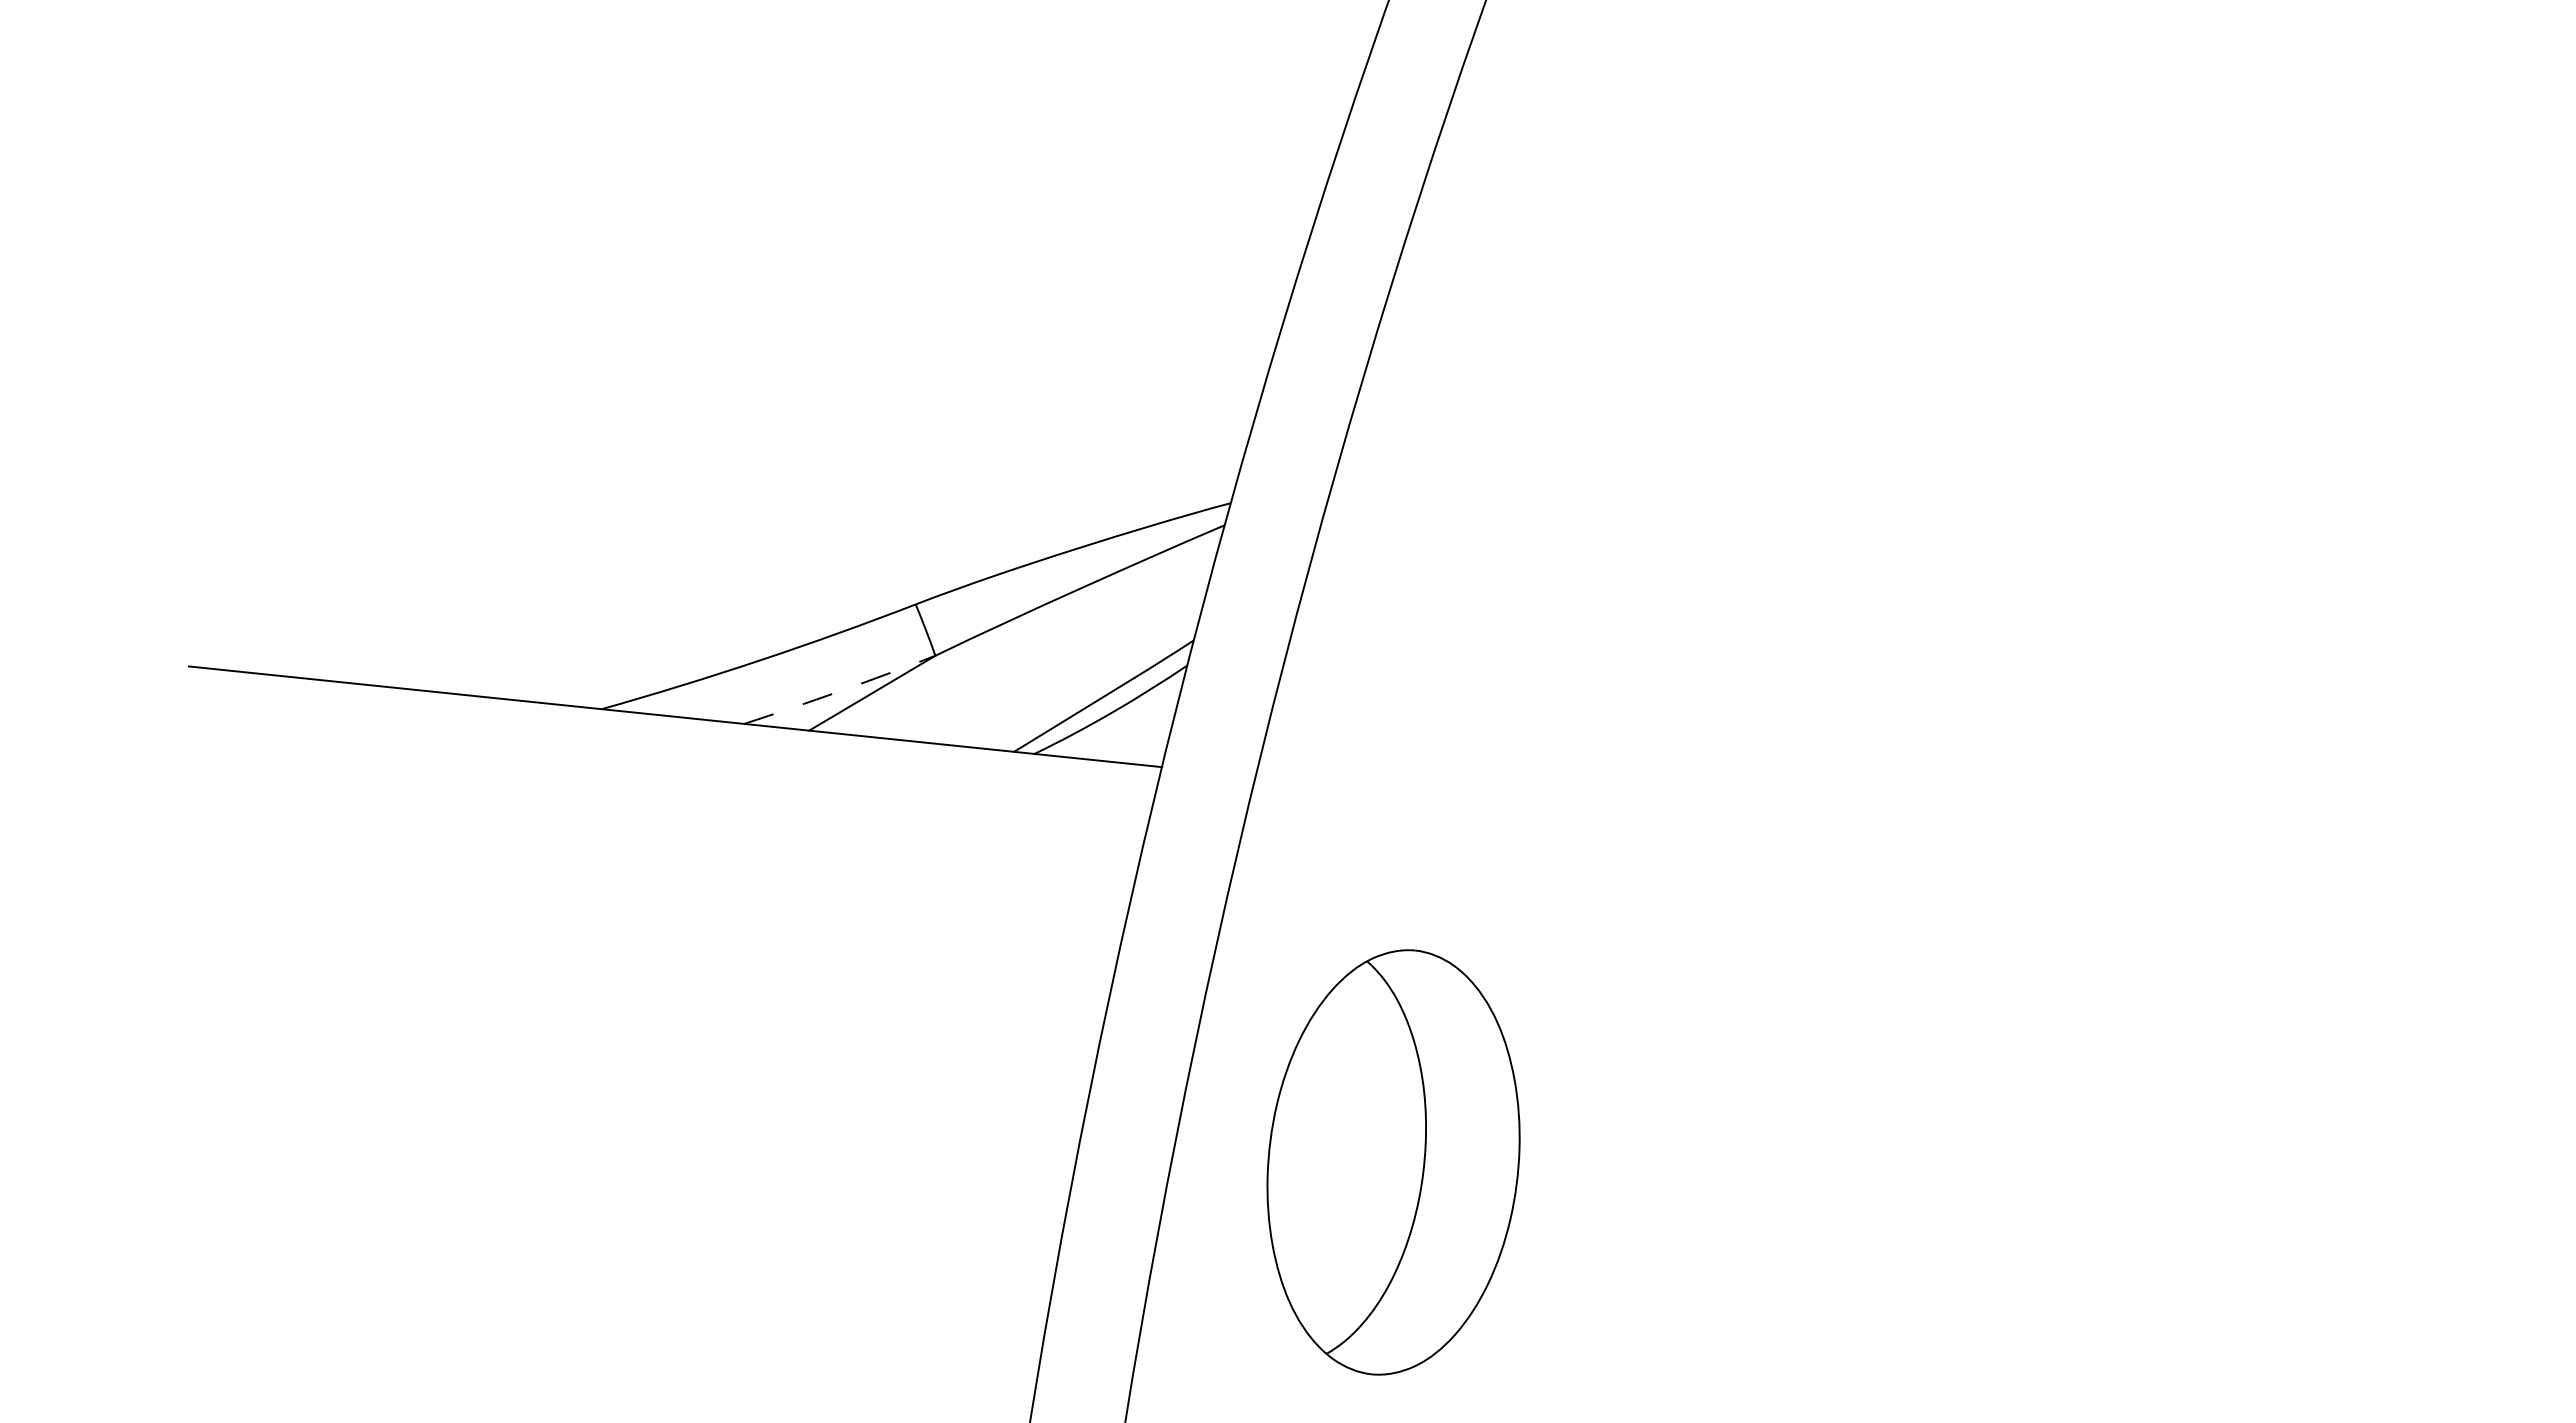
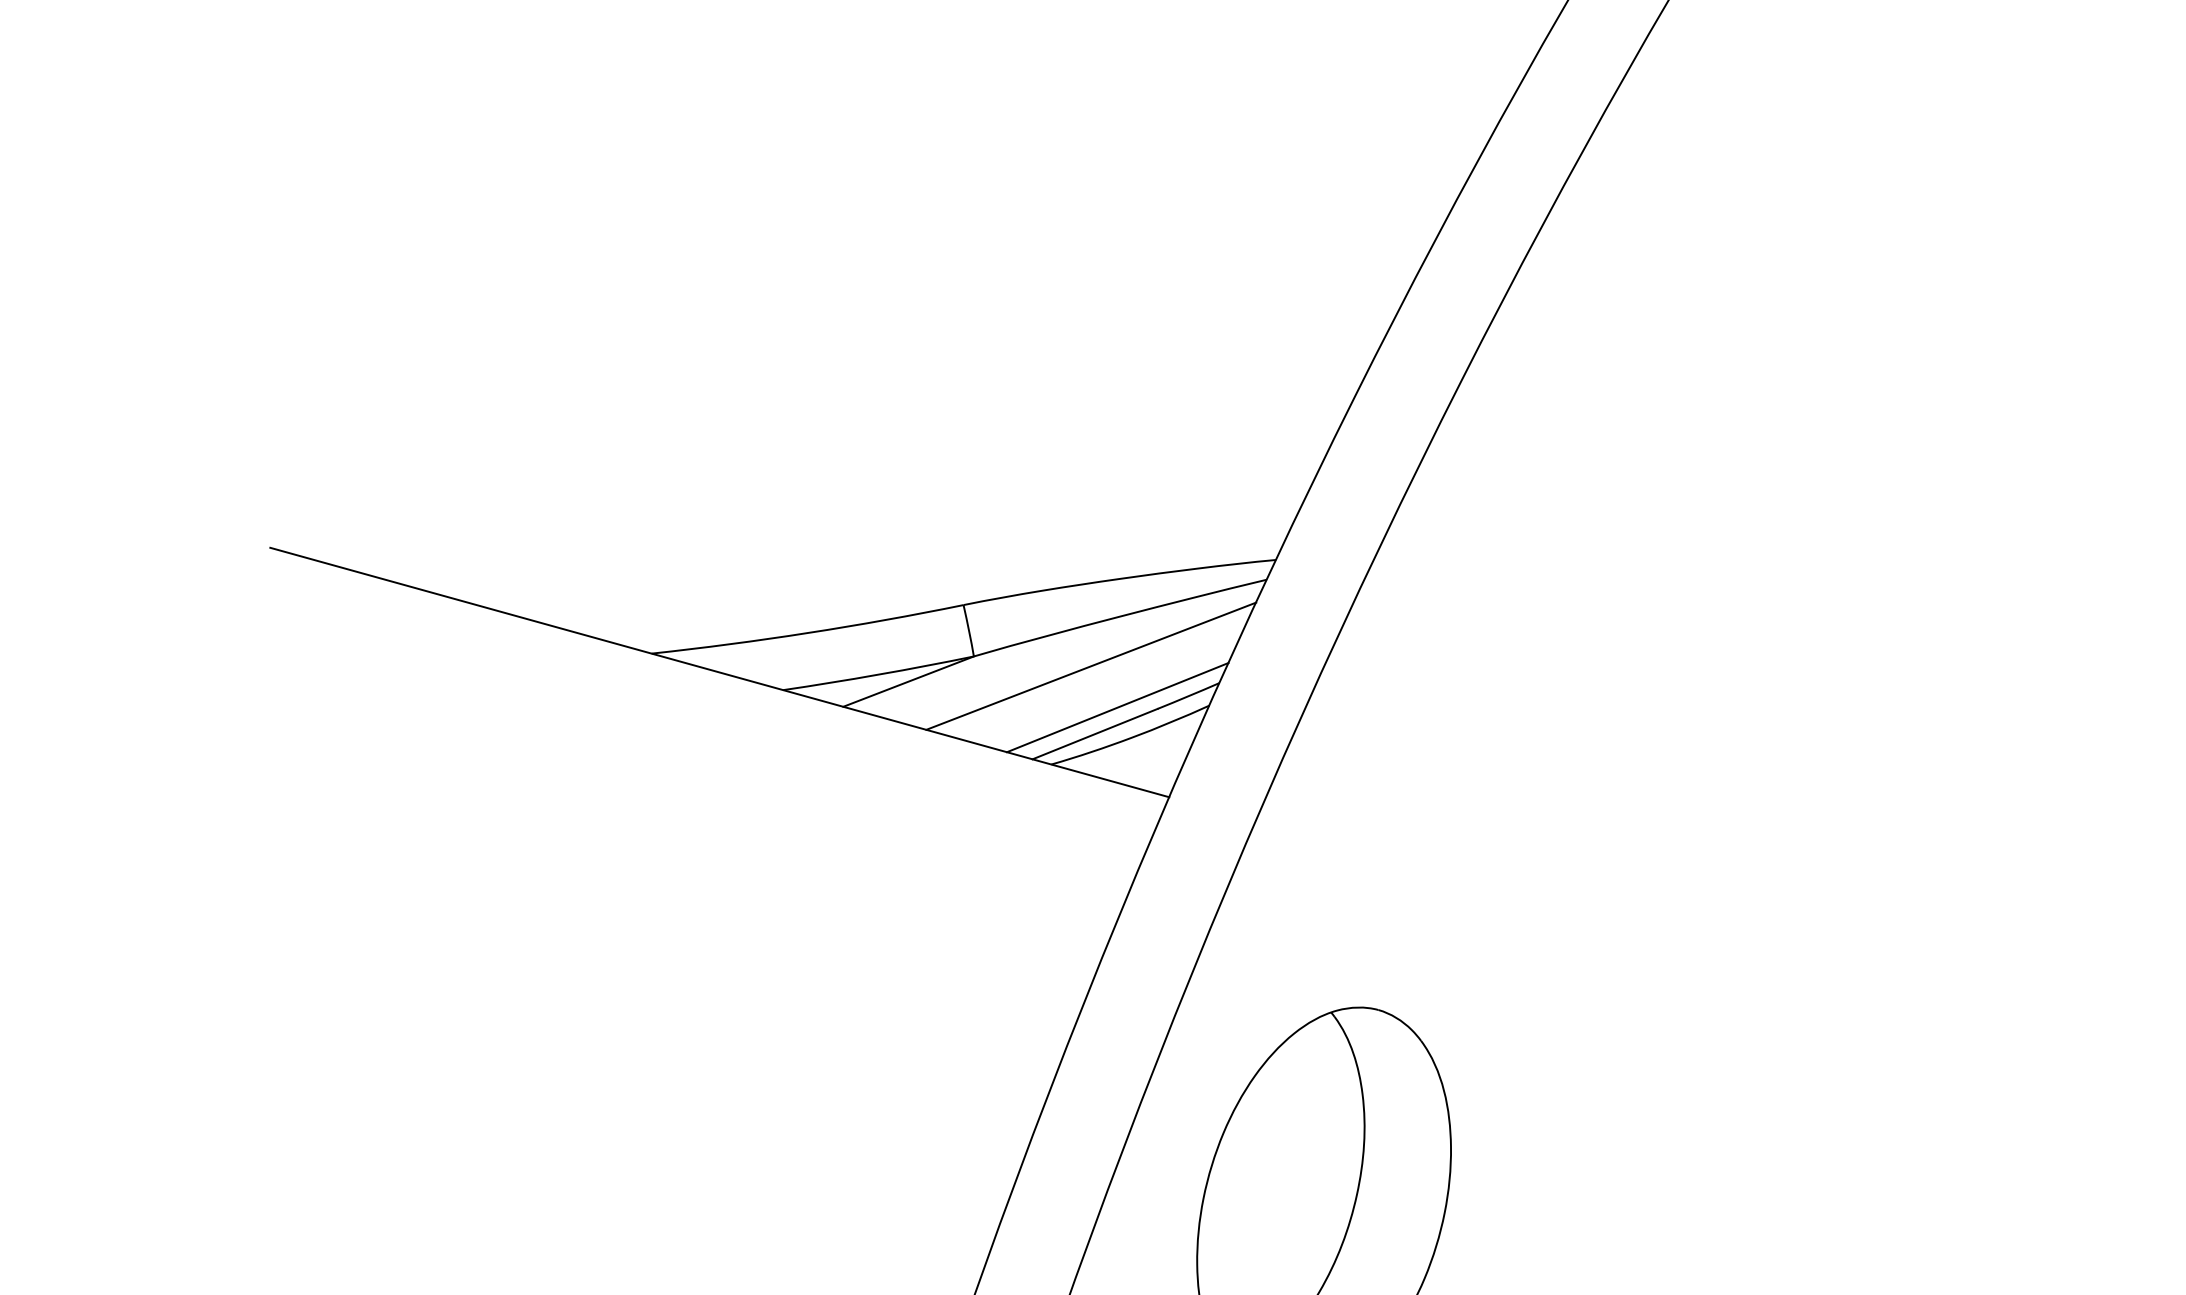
line: (1058, 644) -> (1091, 665), added
line: (1092, 682) -> (1117, 706), added
arc: (840, 691) -> (878, 674), dashed -> solid

